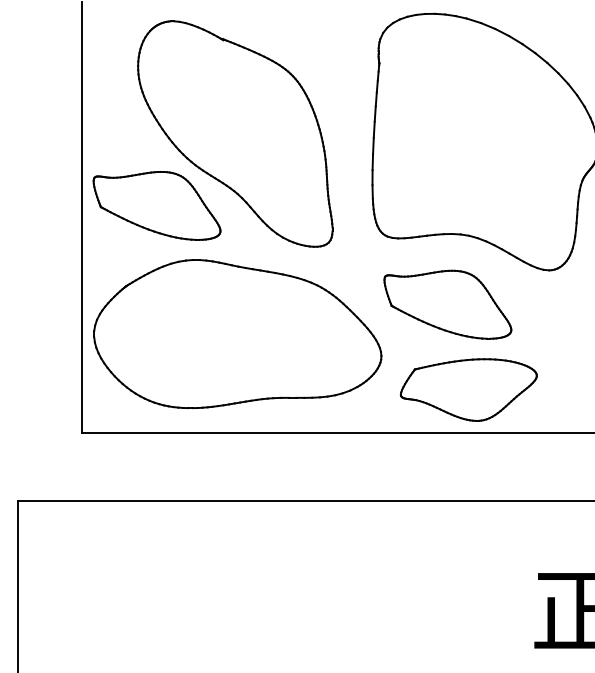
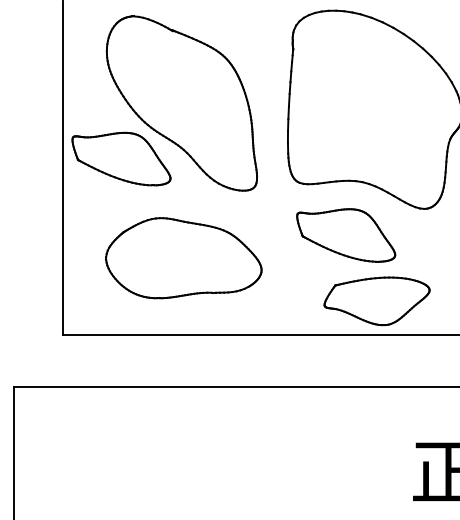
part: (237, 334) -> (183, 258), size x0.7
part: (468, 389) -> (376, 300), moved

